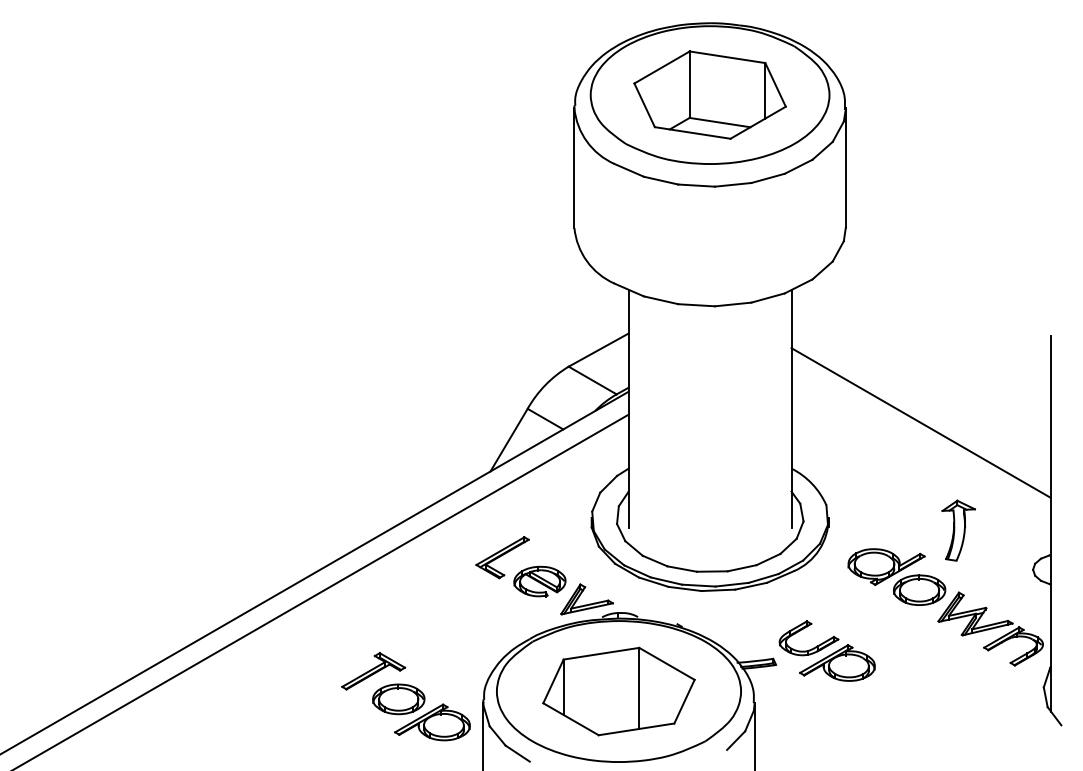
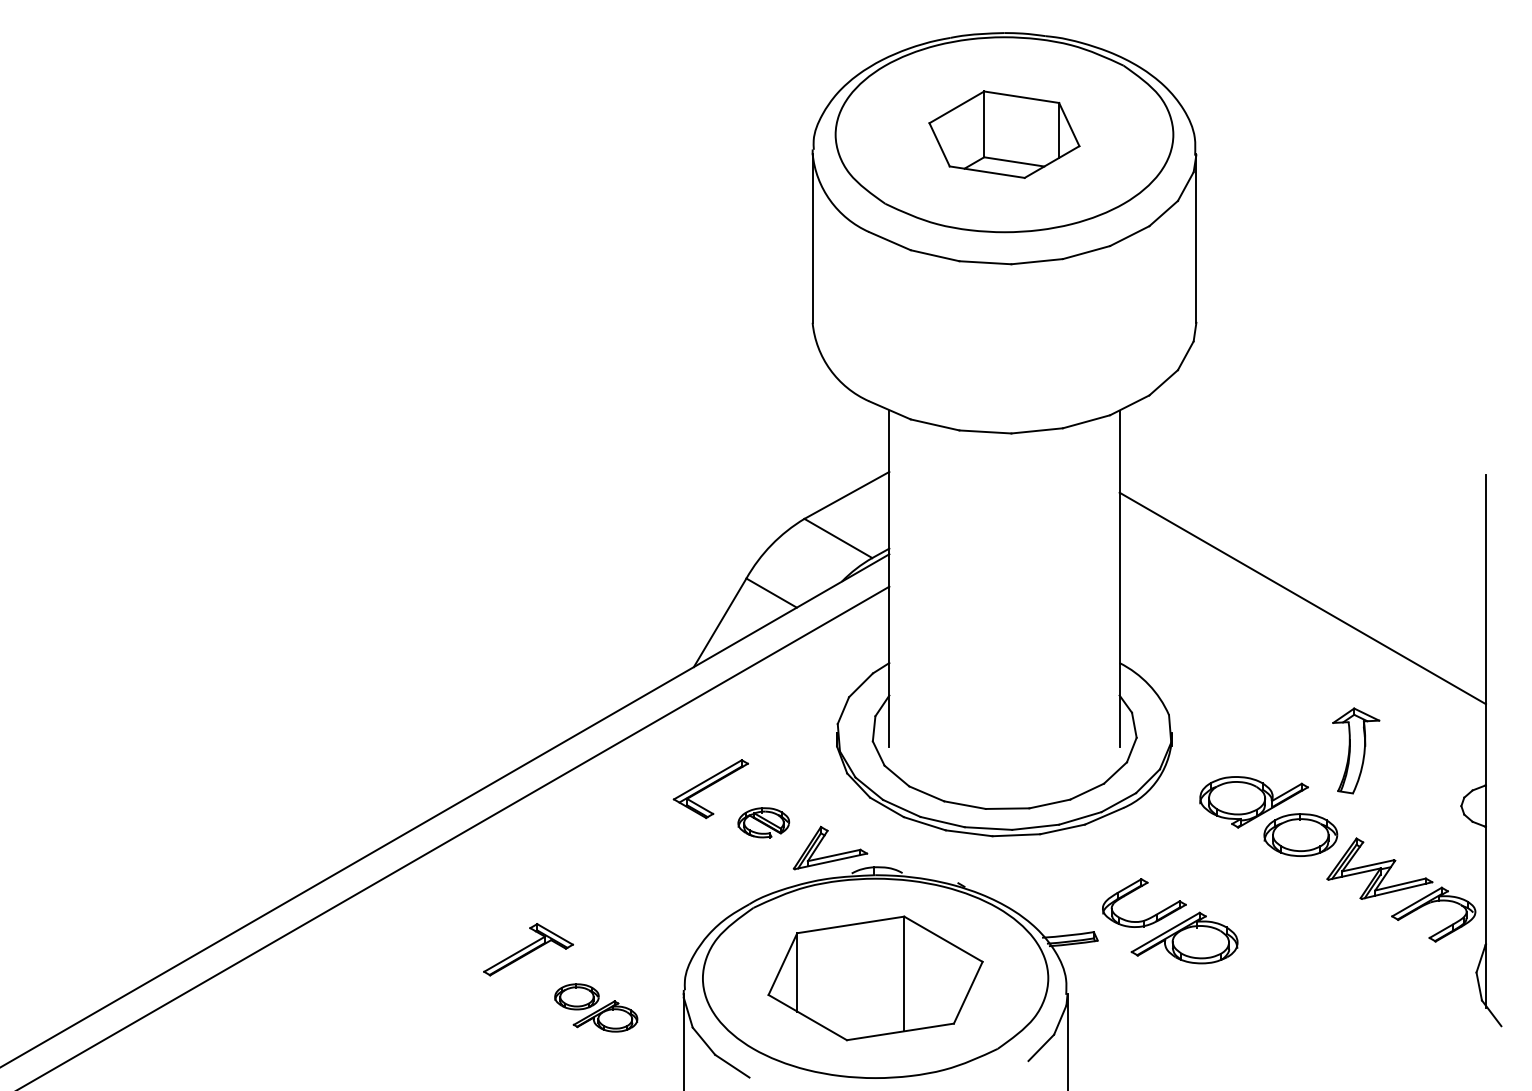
part: (709, 94) -> (1003, 133), size x0.7
part: (539, 581) -> (763, 822), size x0.7
part: (421, 712) -> (596, 1008), size x0.6

